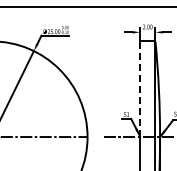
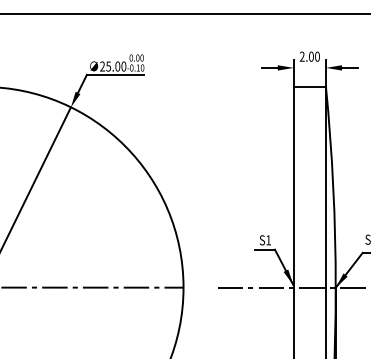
line: (140, 89) -> (294, 187), dashed -> solid

